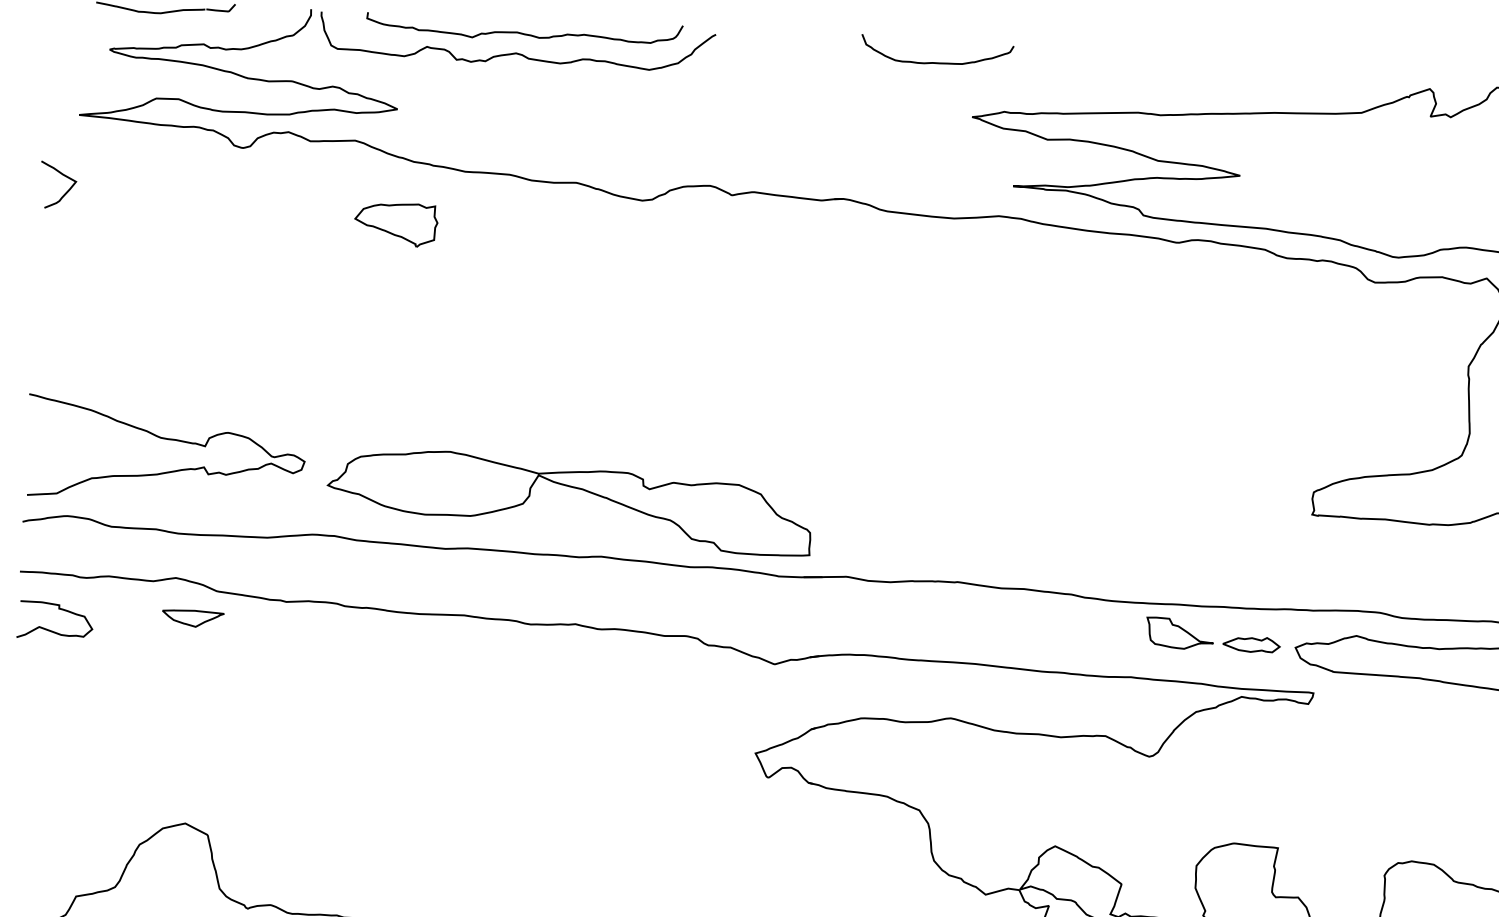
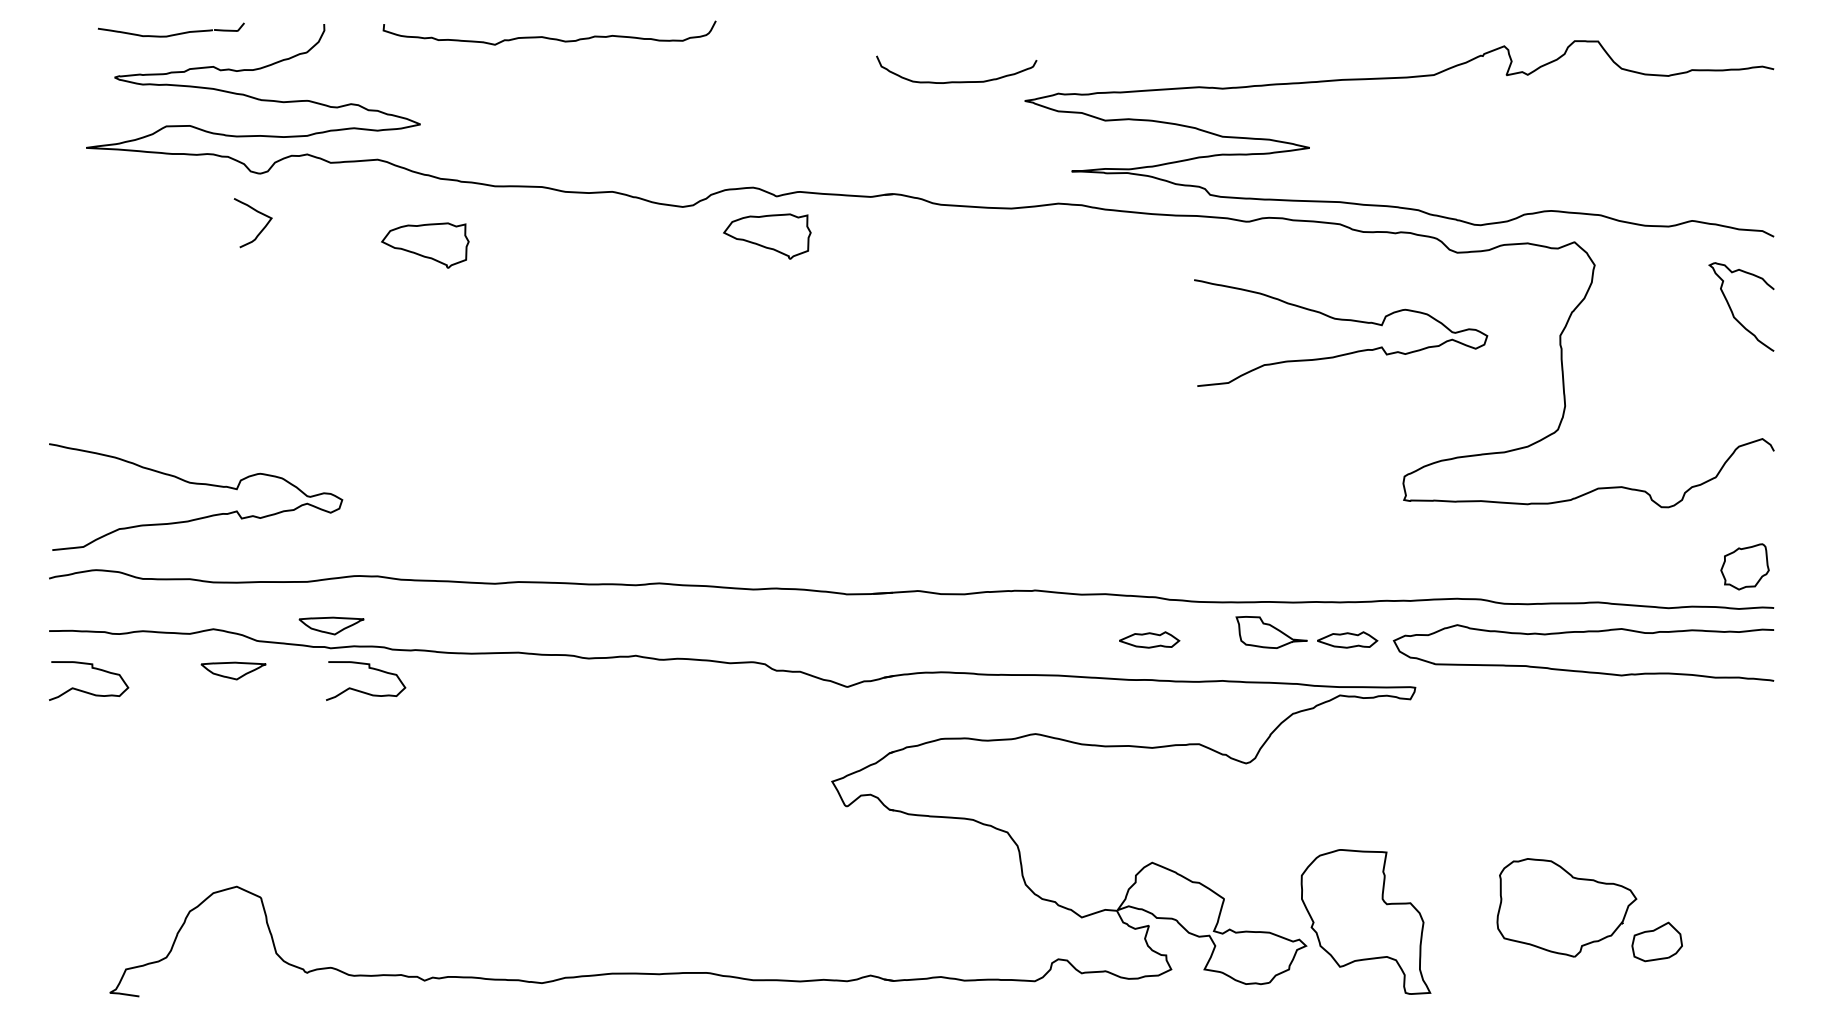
curve: (516, 52) -> (542, 58), removed
curve: (936, 62) -> (956, 81), moved
curve: (65, 191) -> (261, 229), moved
part: (721, 232) -> (767, 236), added
curve: (1261, 341) -> (1341, 320), added
part: (574, 488) -> (627, 513), removed
part: (288, 580) -> (331, 625), added
part: (1063, 634) -> (1149, 639), added
curve: (316, 644) -> (364, 691), added

